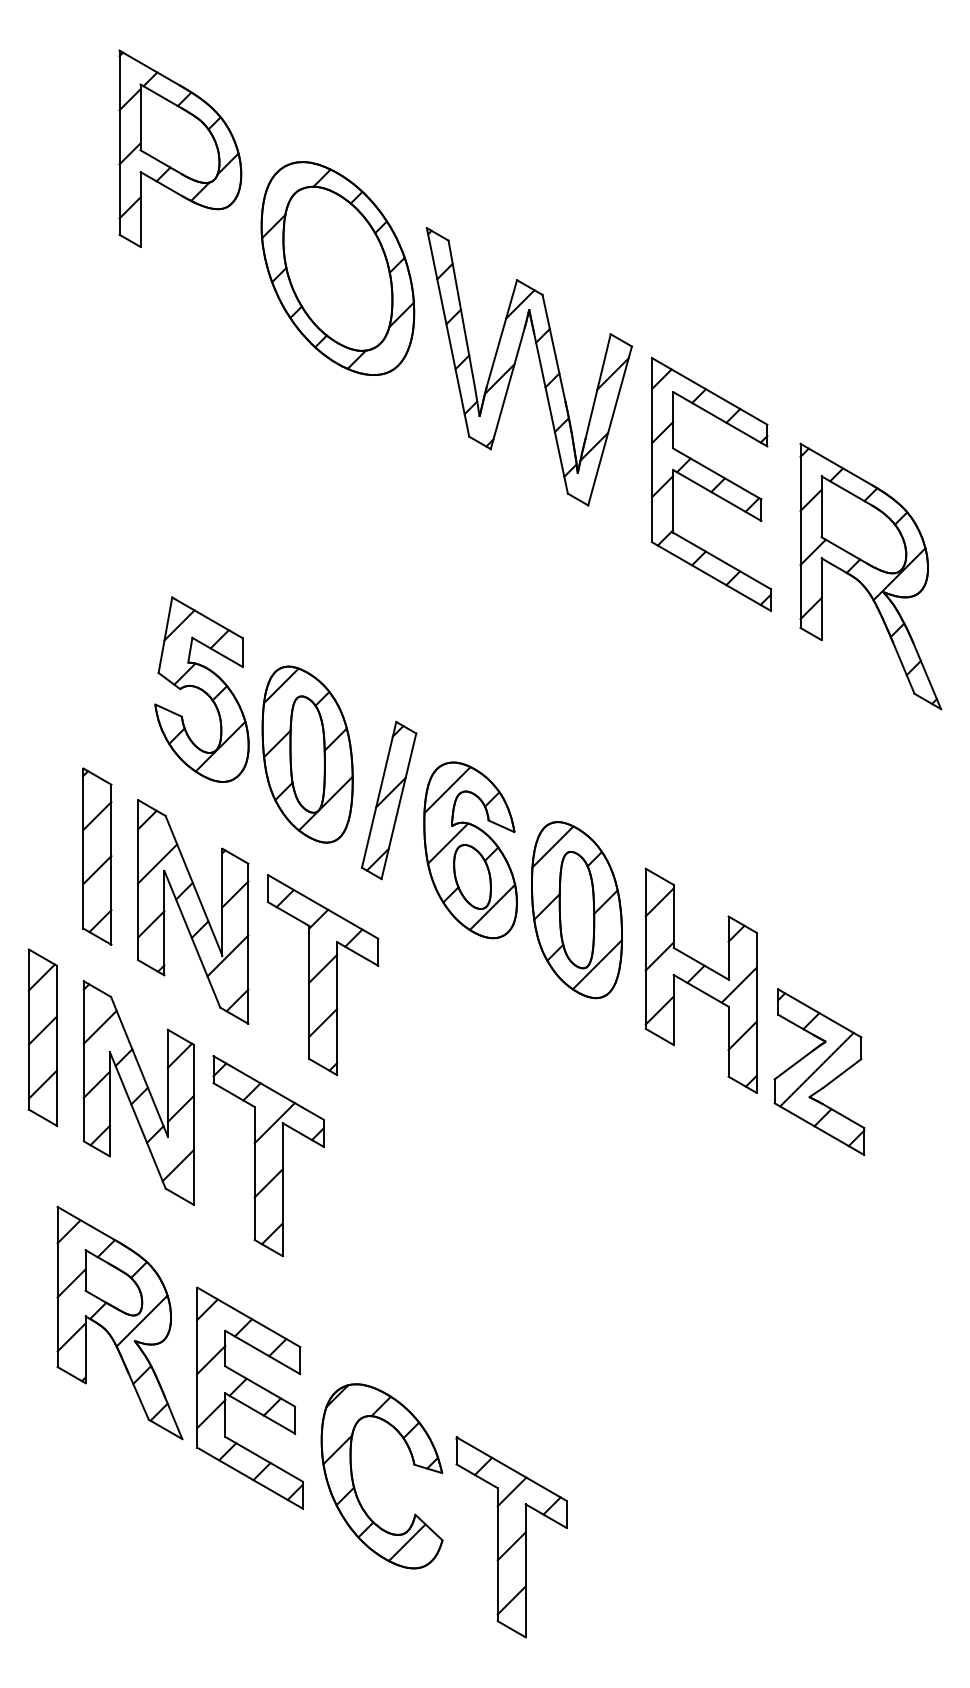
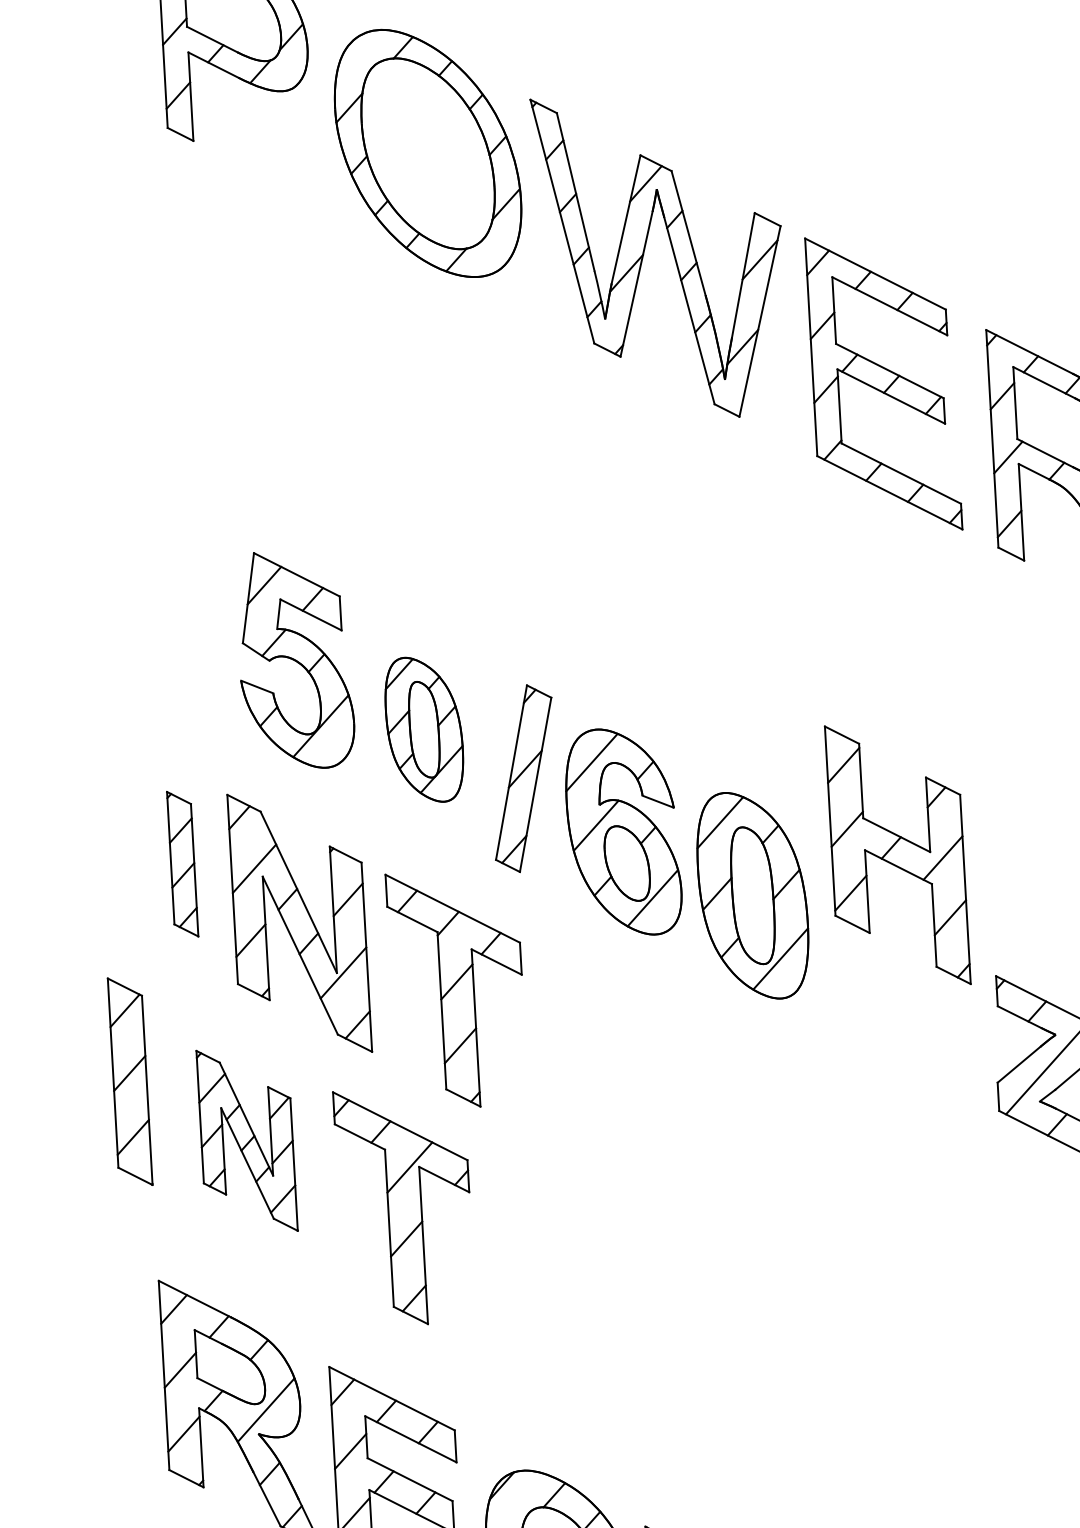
part: (307, 754) -> (424, 729), size x0.7
part: (97, 856) -> (182, 864), size x0.7
part: (700, 980) -> (897, 854), moved
part: (138, 1092) -> (246, 1140), size x0.7

